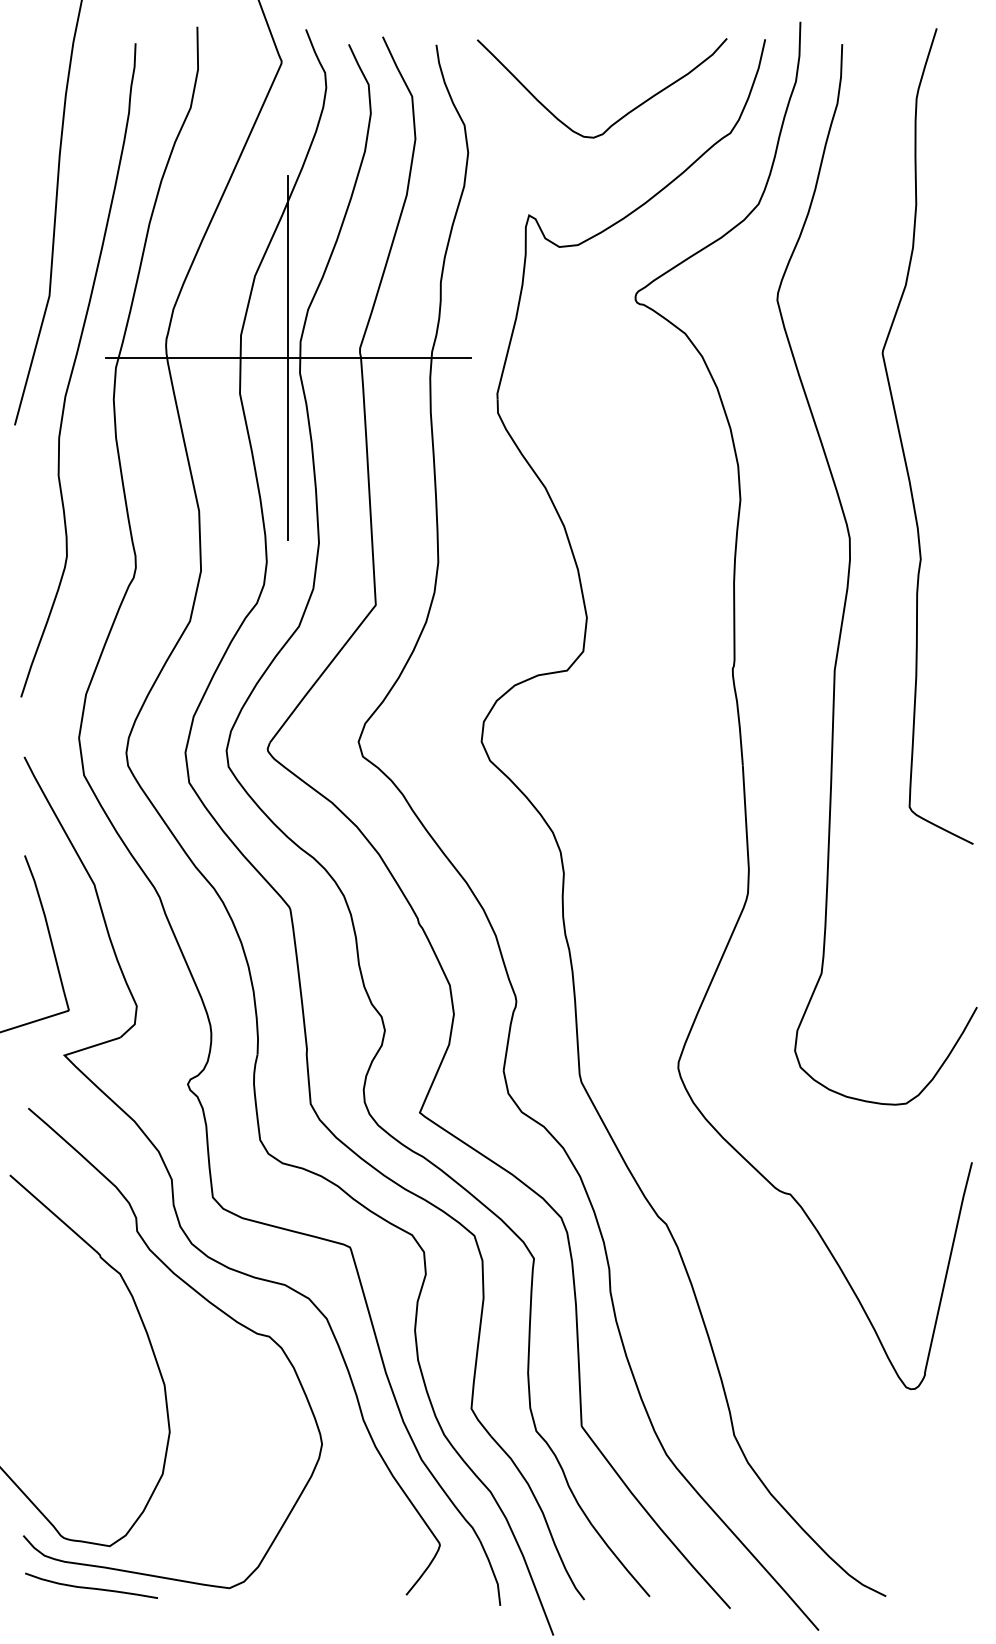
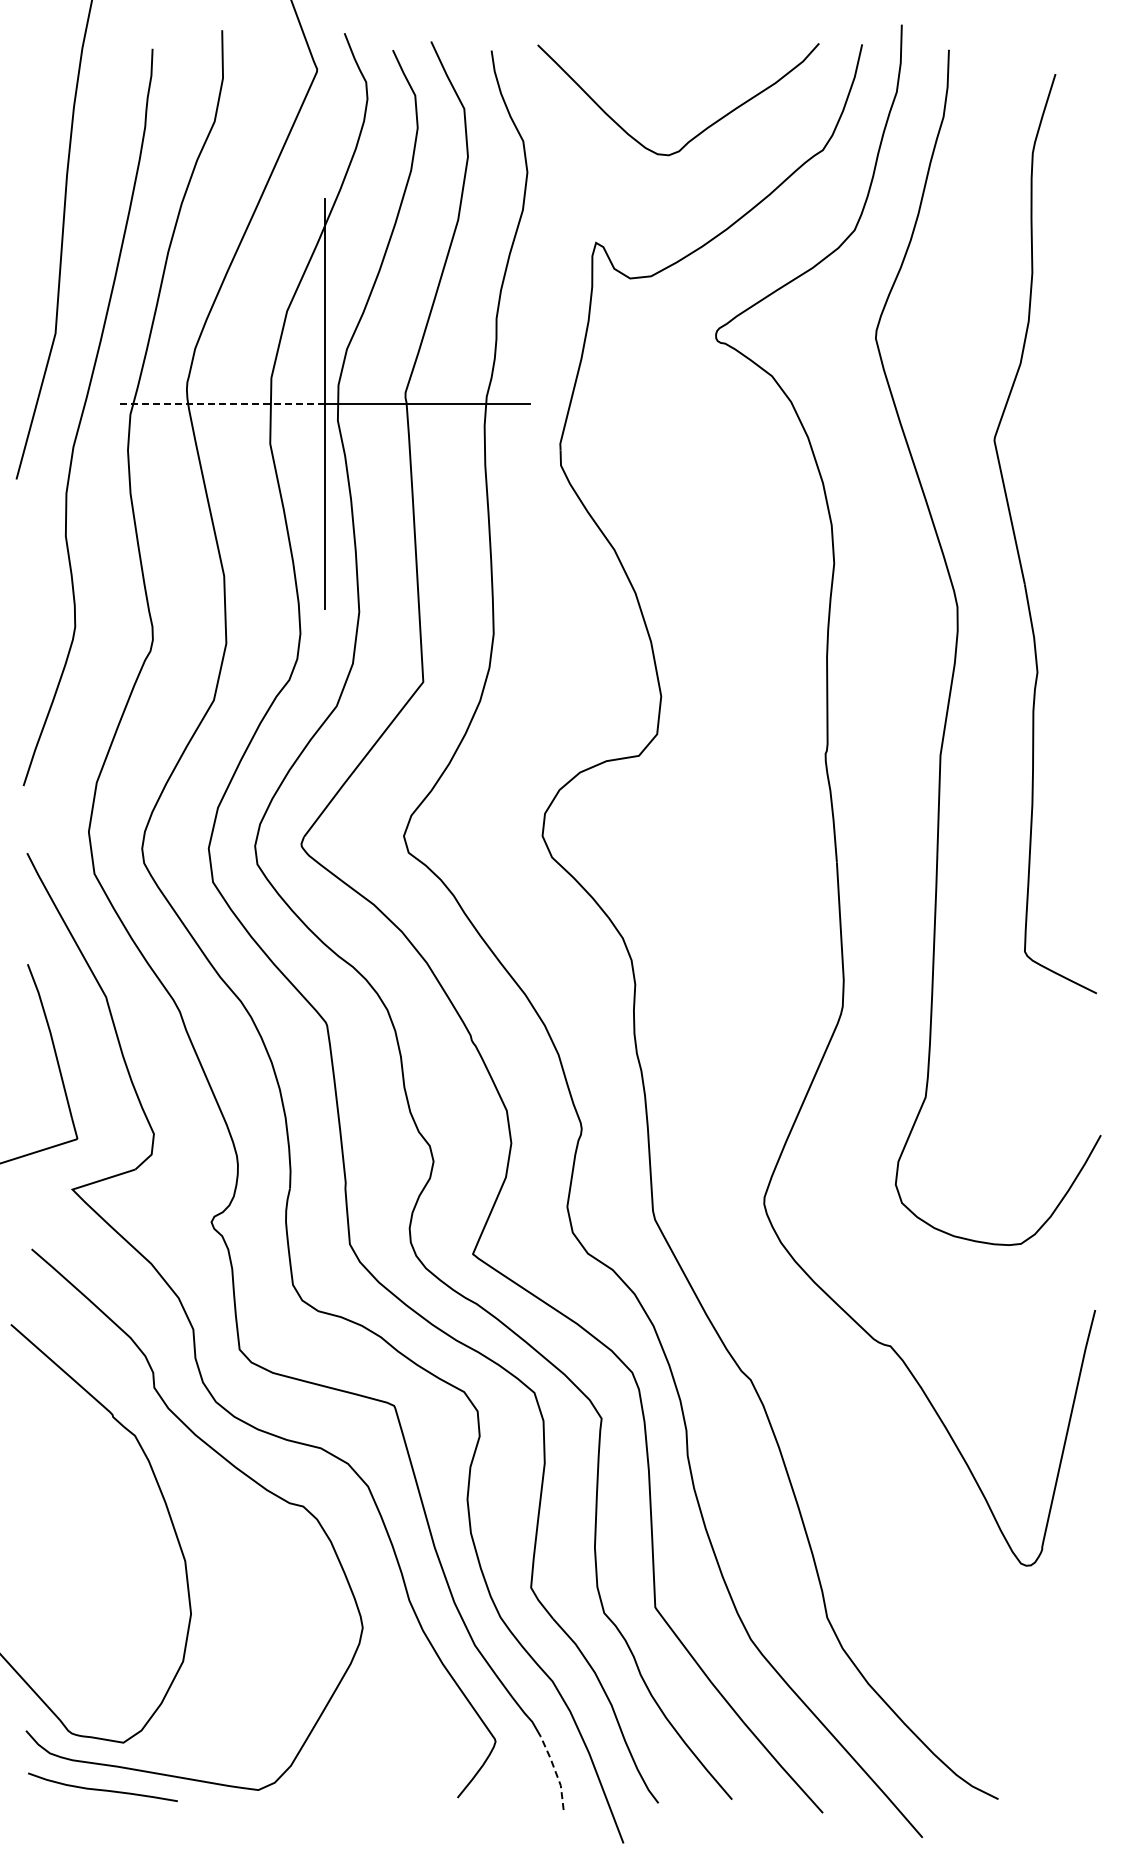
line: (196, 357) -> (221, 403), solid -> dashed
part: (902, 440) -> (1016, 538), moved
line: (493, 1571) -> (555, 1771), solid -> dashed

